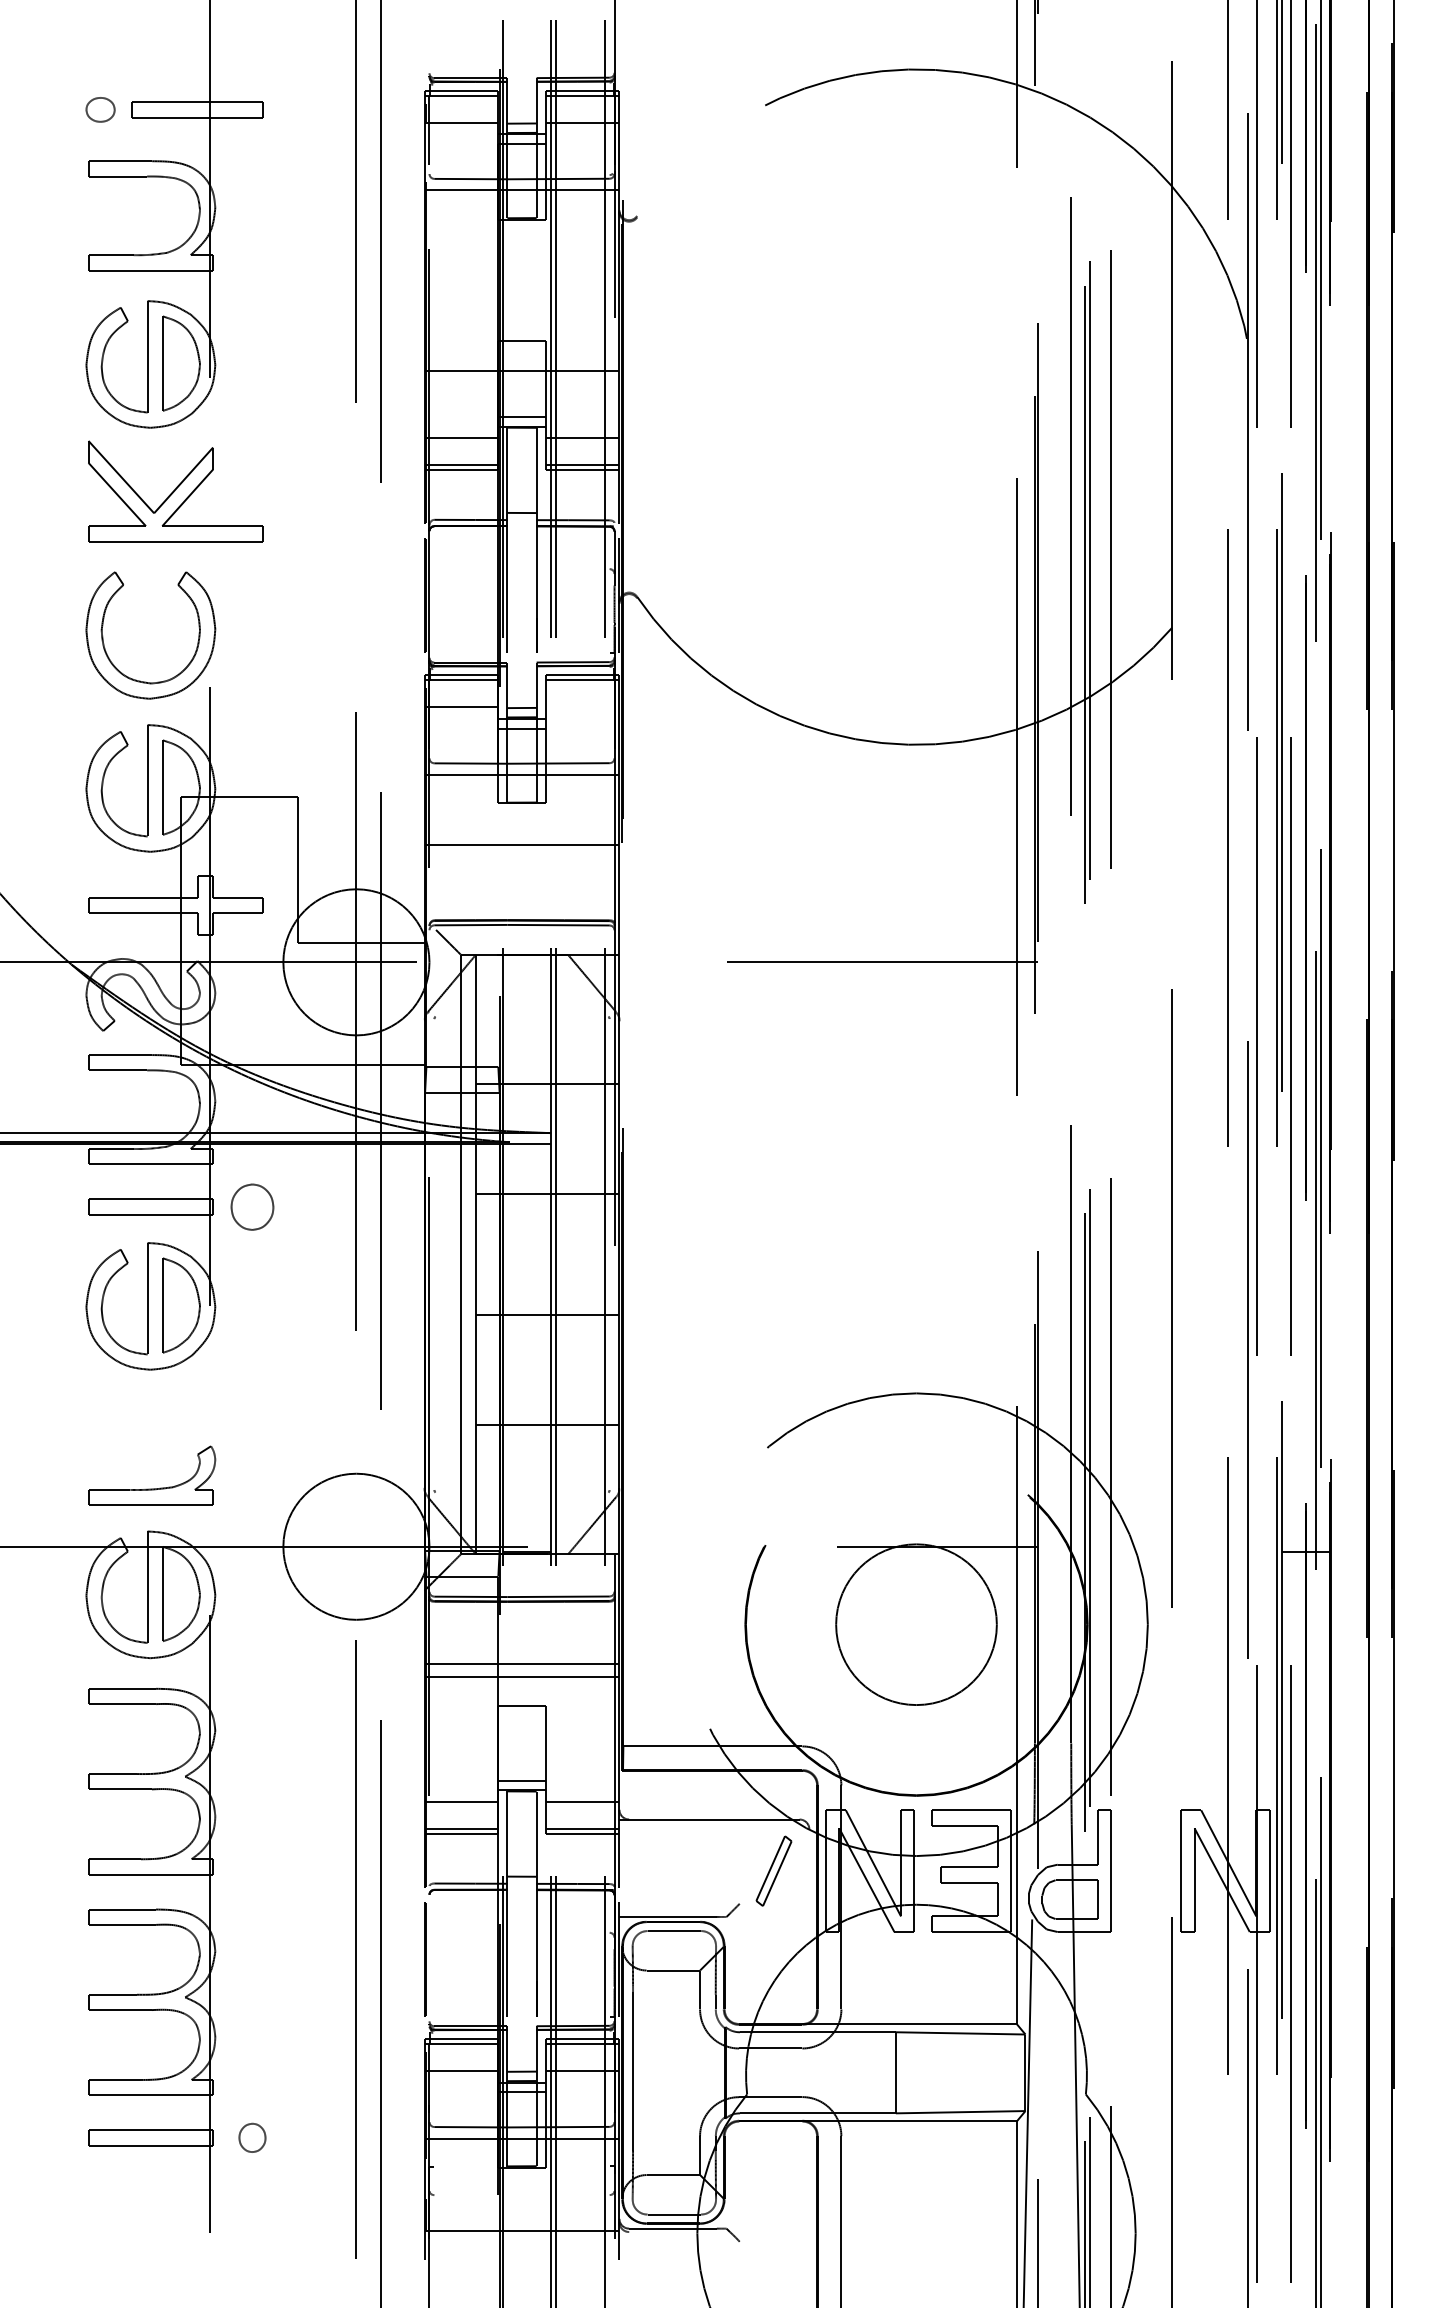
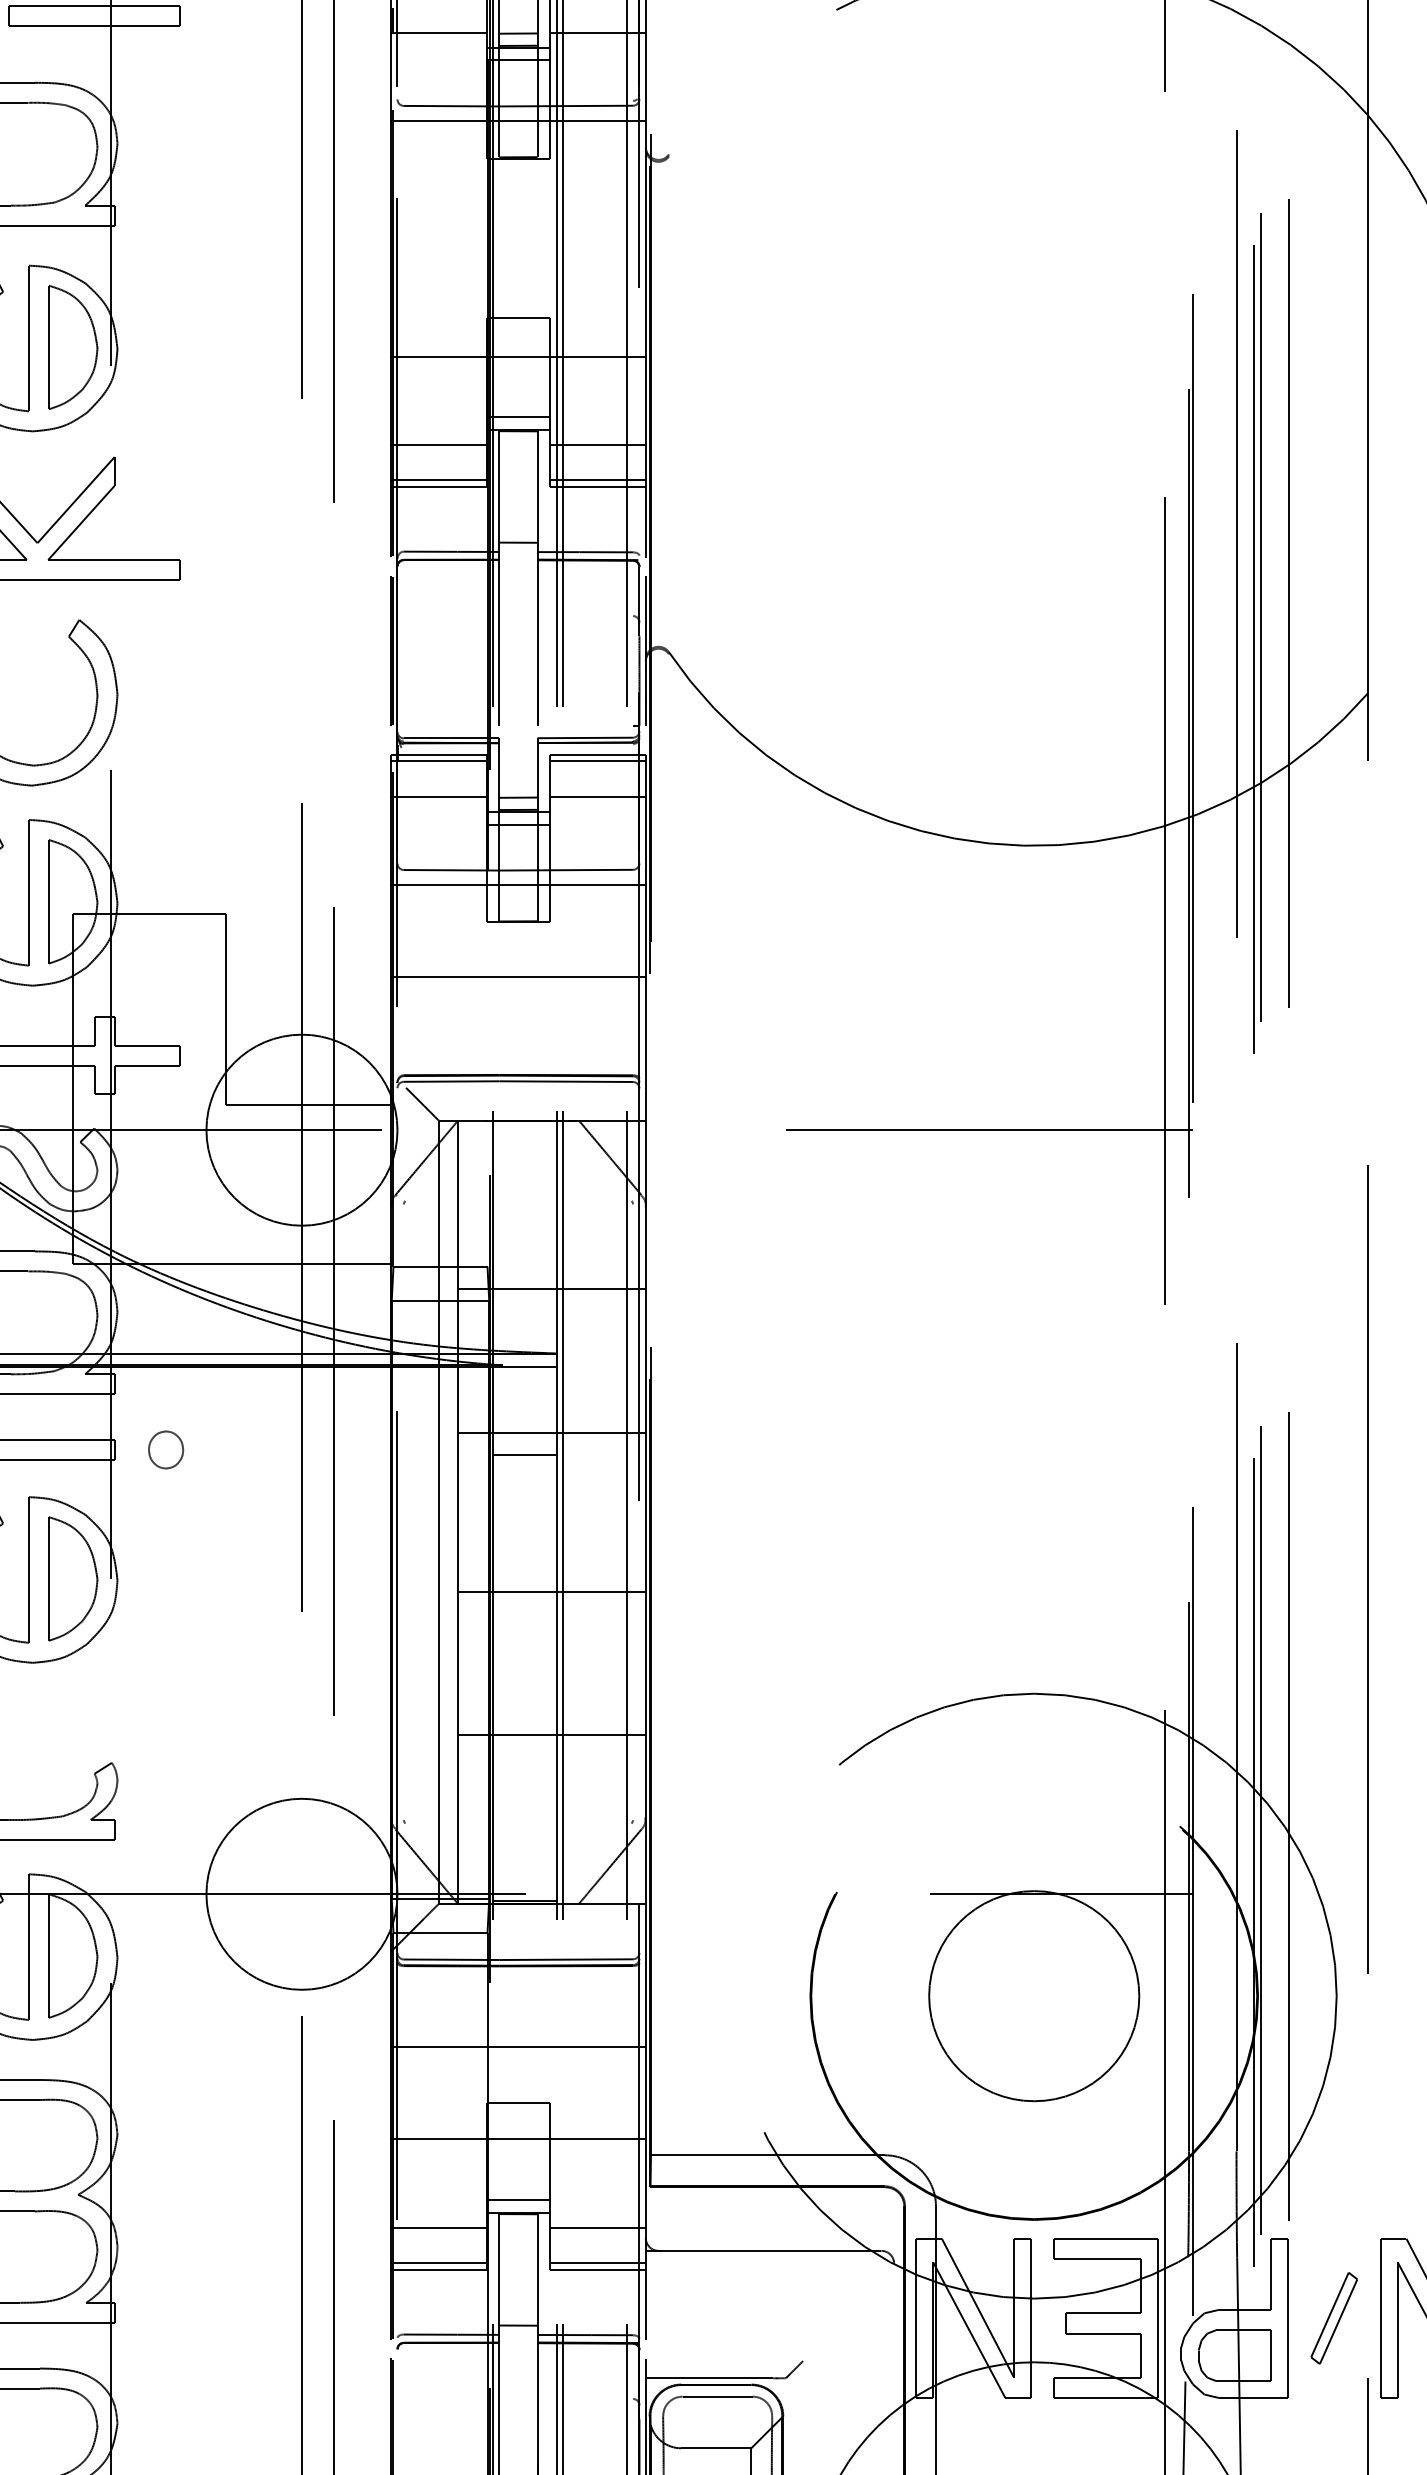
line: (582, 707) -> (597, 797), added
part: (252, 1206) -> (166, 1449), size x0.62
line: (526, 1210) -> (524, 1454), added
line: (521, 1677) -> (517, 2139), moved
part: (773, 1870) -> (1333, 2317), moved

